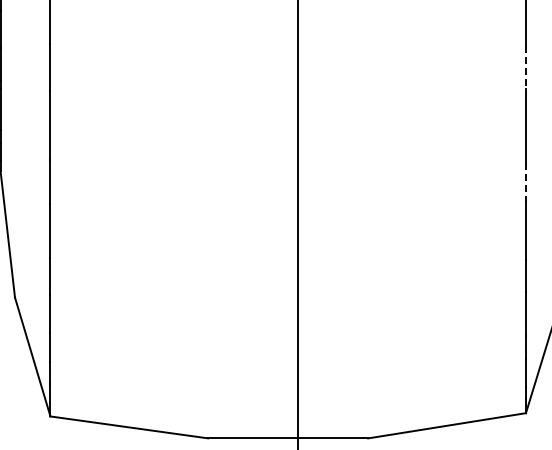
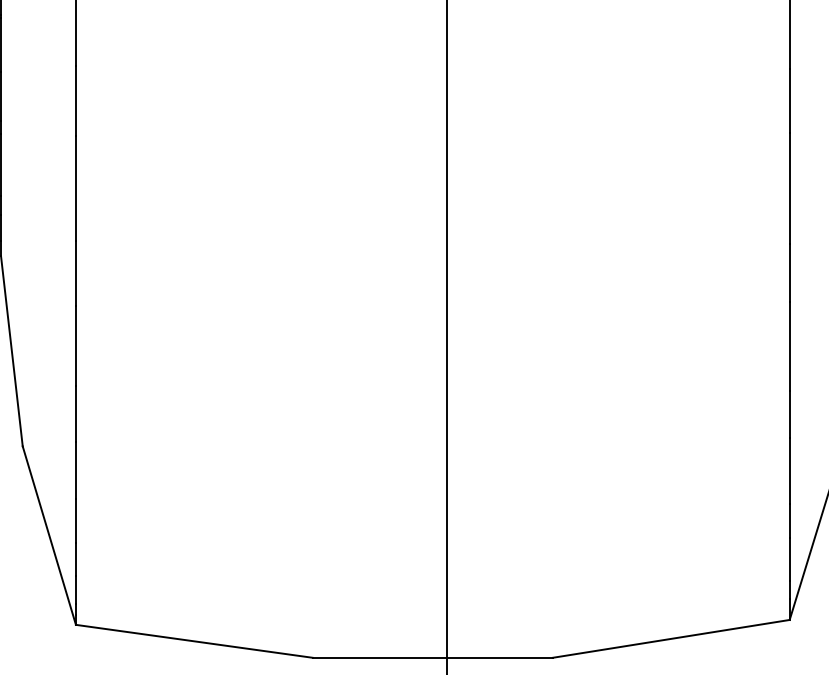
line: (525, 67) -> (788, 101), dashed -> solid
line: (525, 182) -> (788, 273), dashed -> solid

